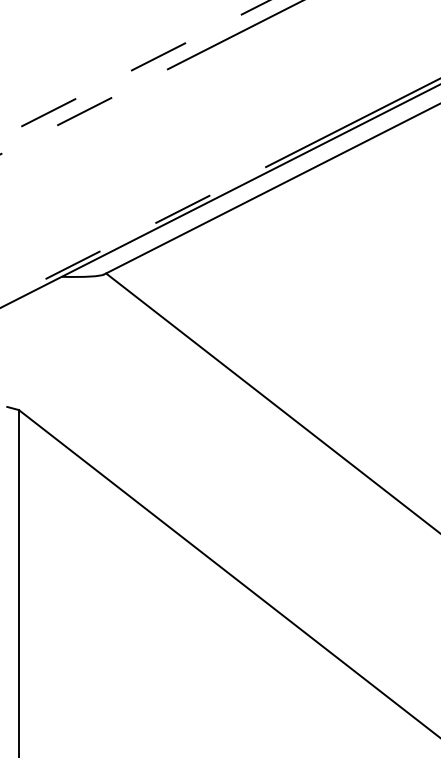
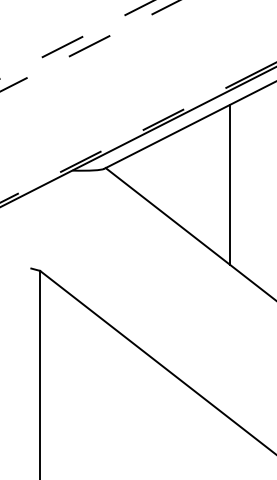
line: (271, 295) -> (230, 184), added

